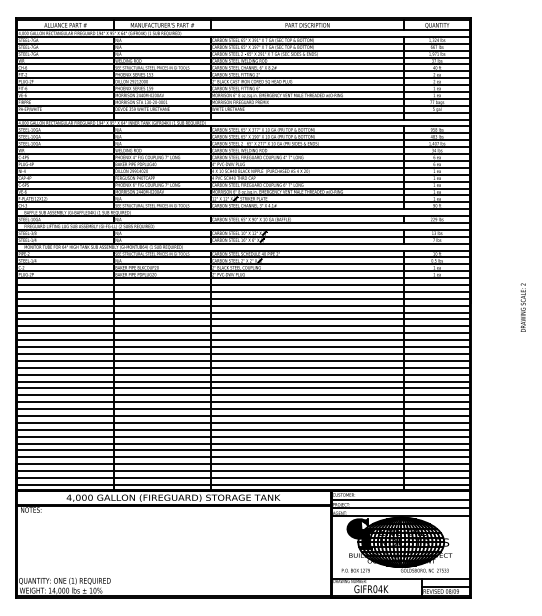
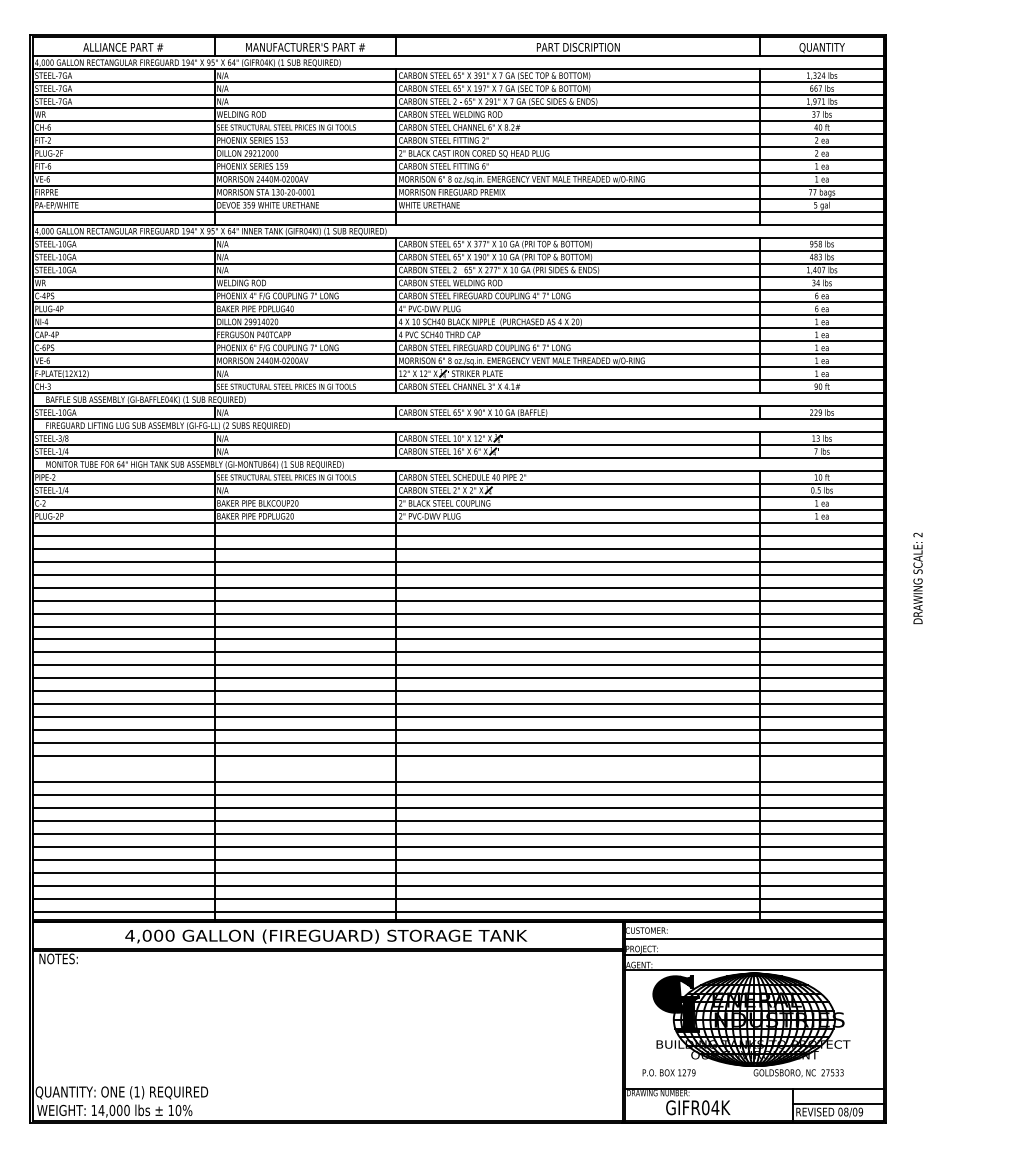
text: (522, 307) -> (916, 578), moved
line: (243, 409) -> (457, 769), removed

